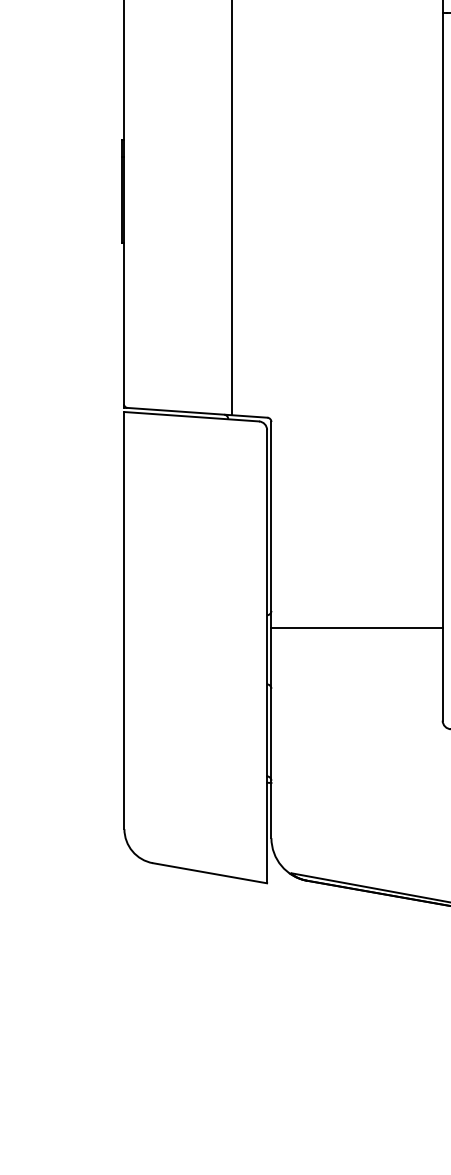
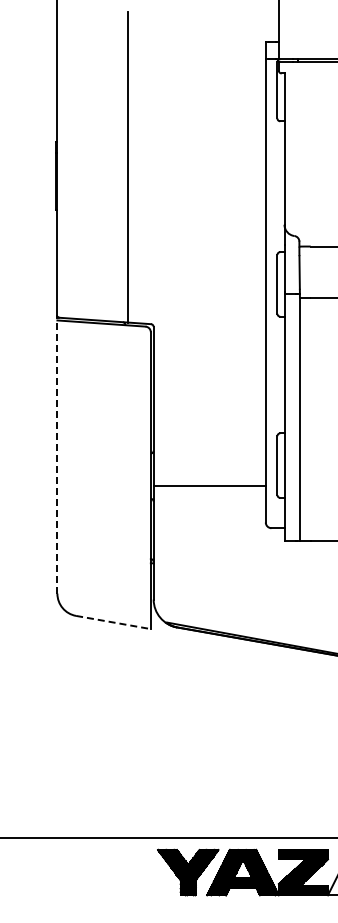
line: (124, 621) -> (57, 457), solid -> dashed
line: (356, 628) -> (209, 486), moved
line: (210, 873) -> (113, 622), solid -> dashed

